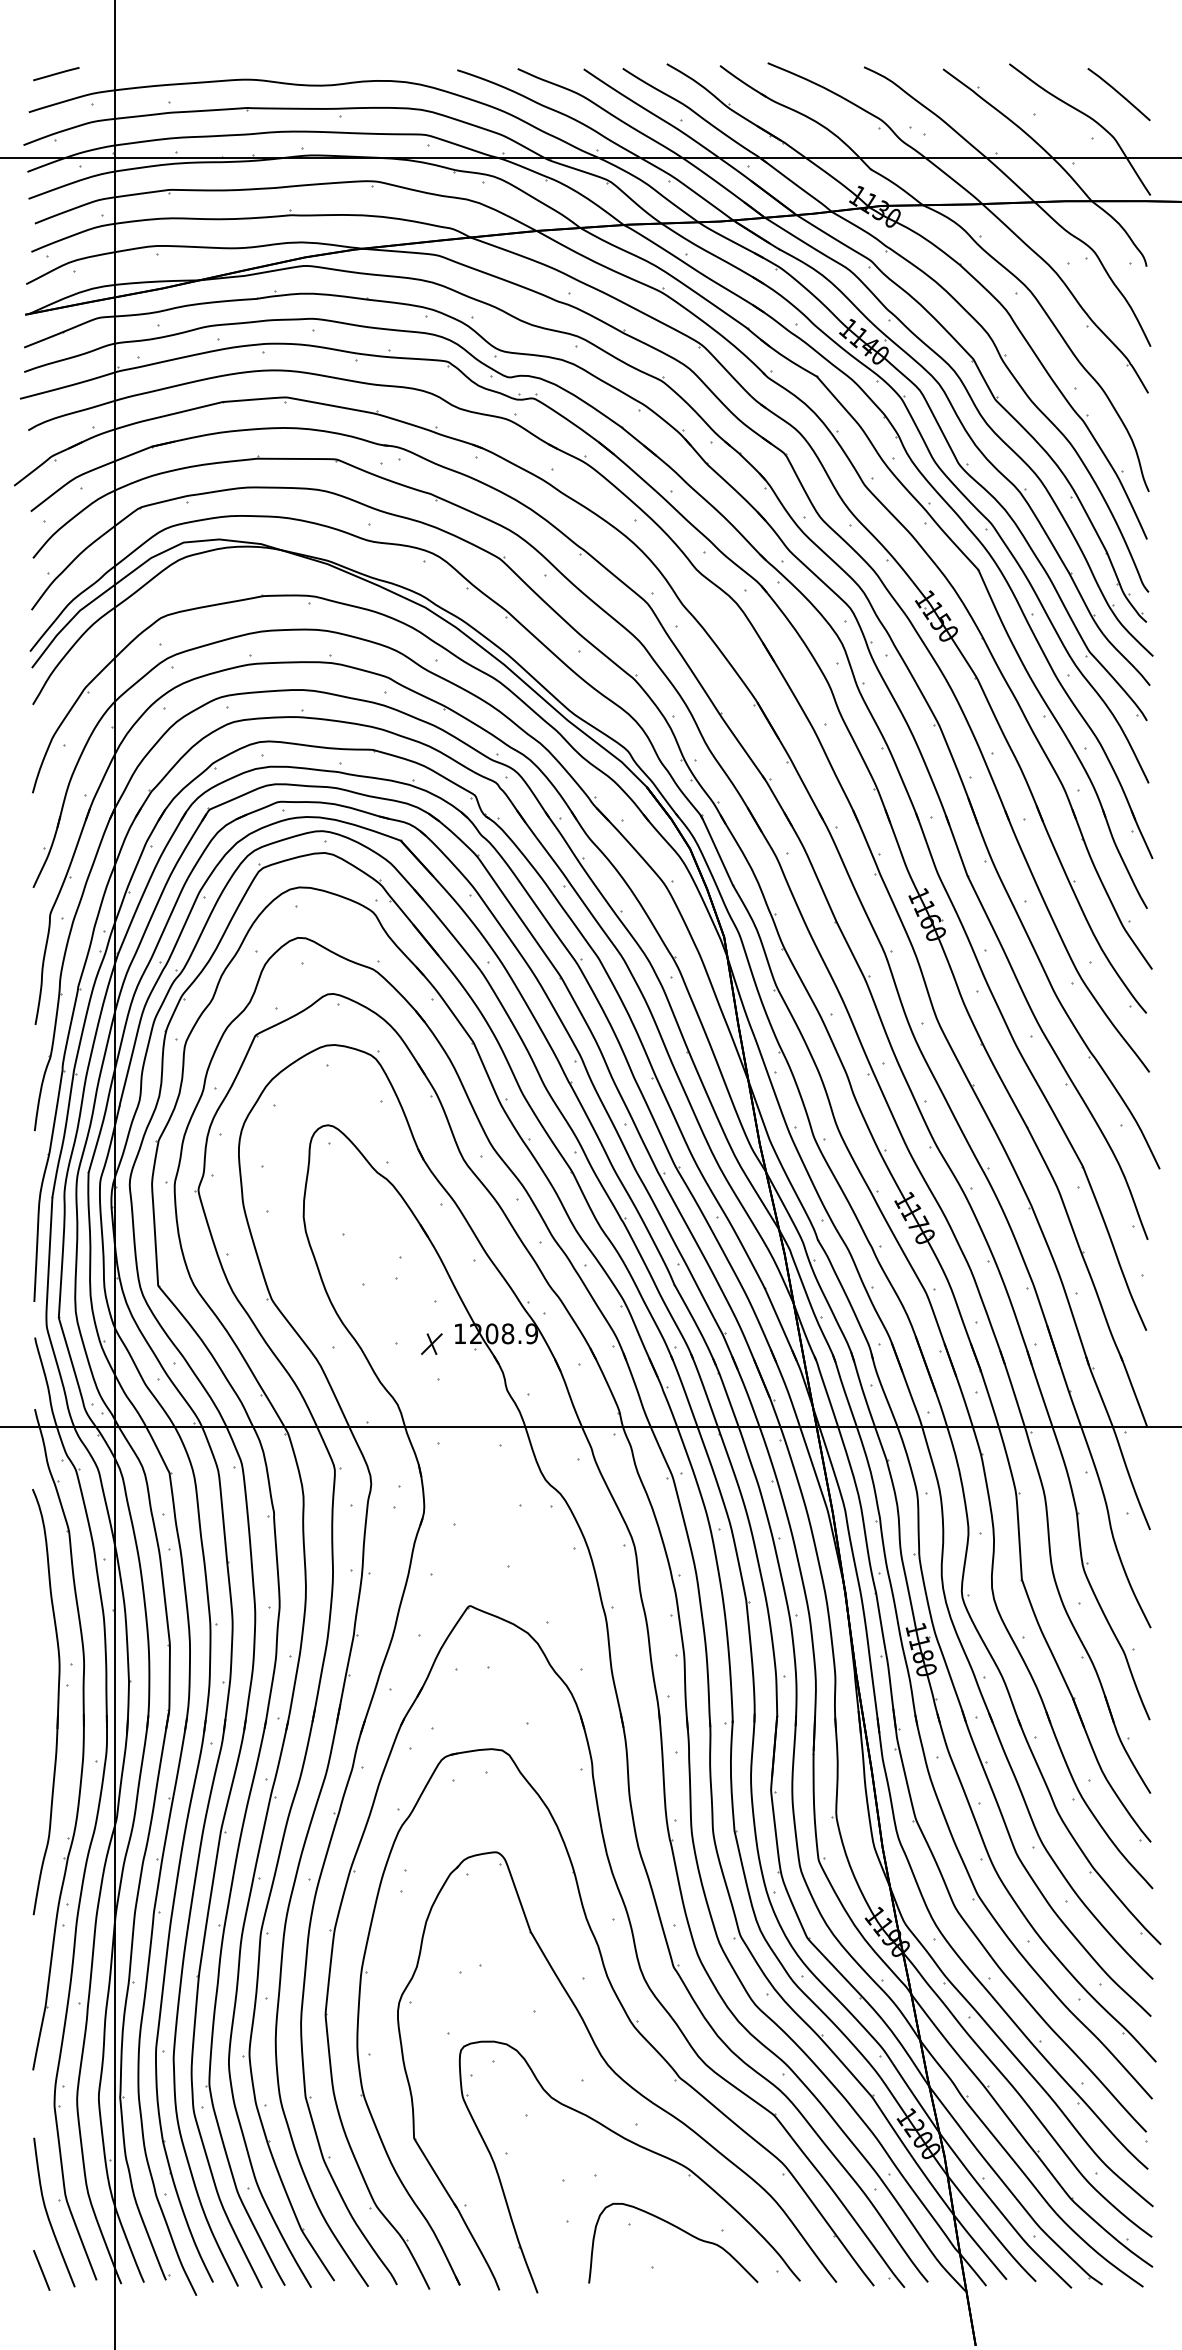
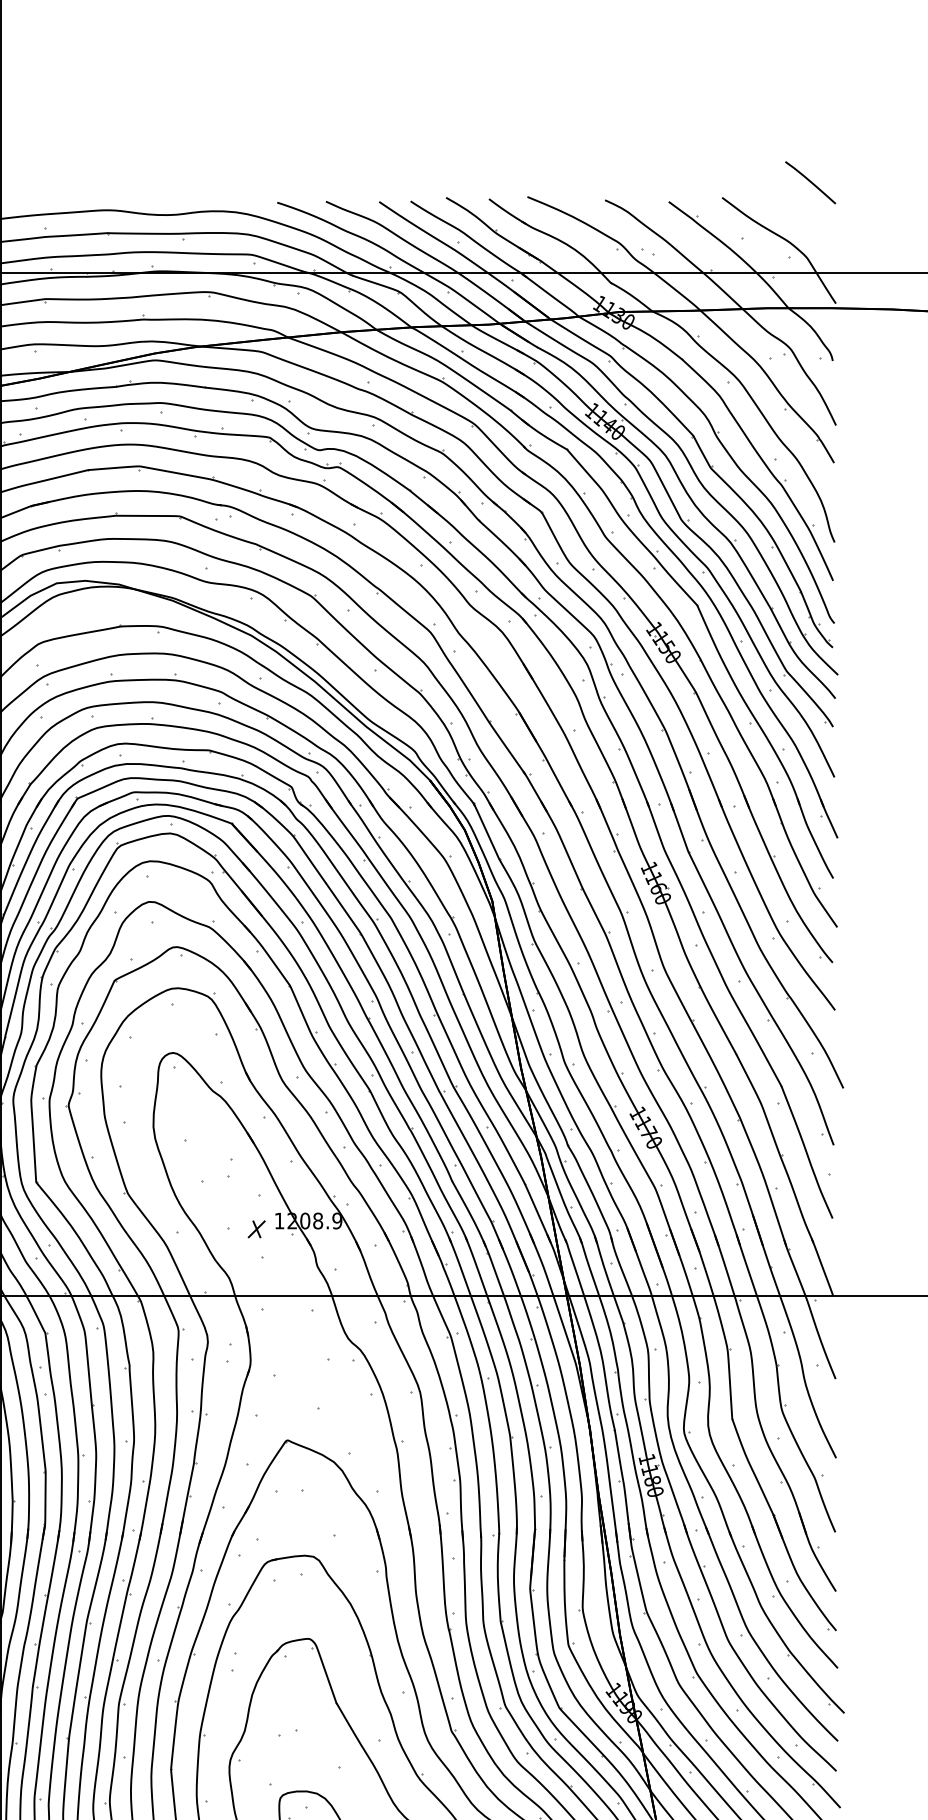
curve: (1118, 93) -> (810, 181), moved

